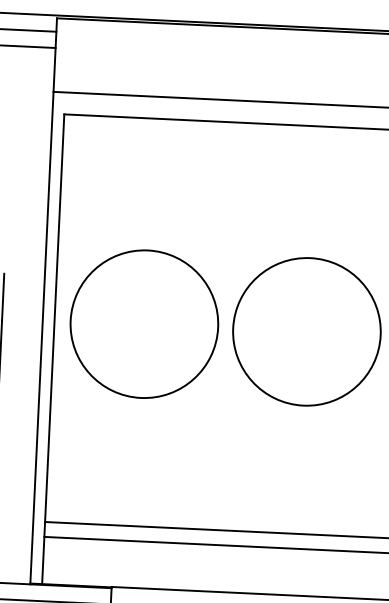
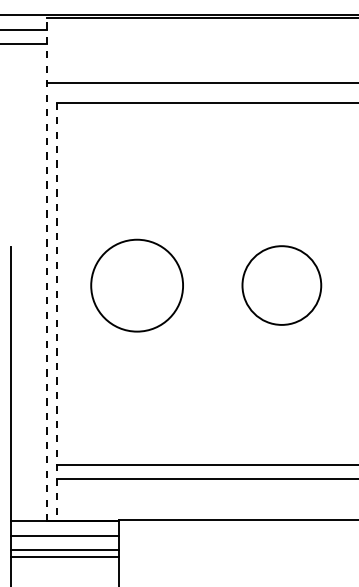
line: (43, 301) -> (46, 269), solid -> dashed
circle: (143, 324) -> (136, 285), size x0.7
circle: (306, 331) -> (281, 285), size x0.6
line: (53, 350) -> (57, 312), solid -> dashed

